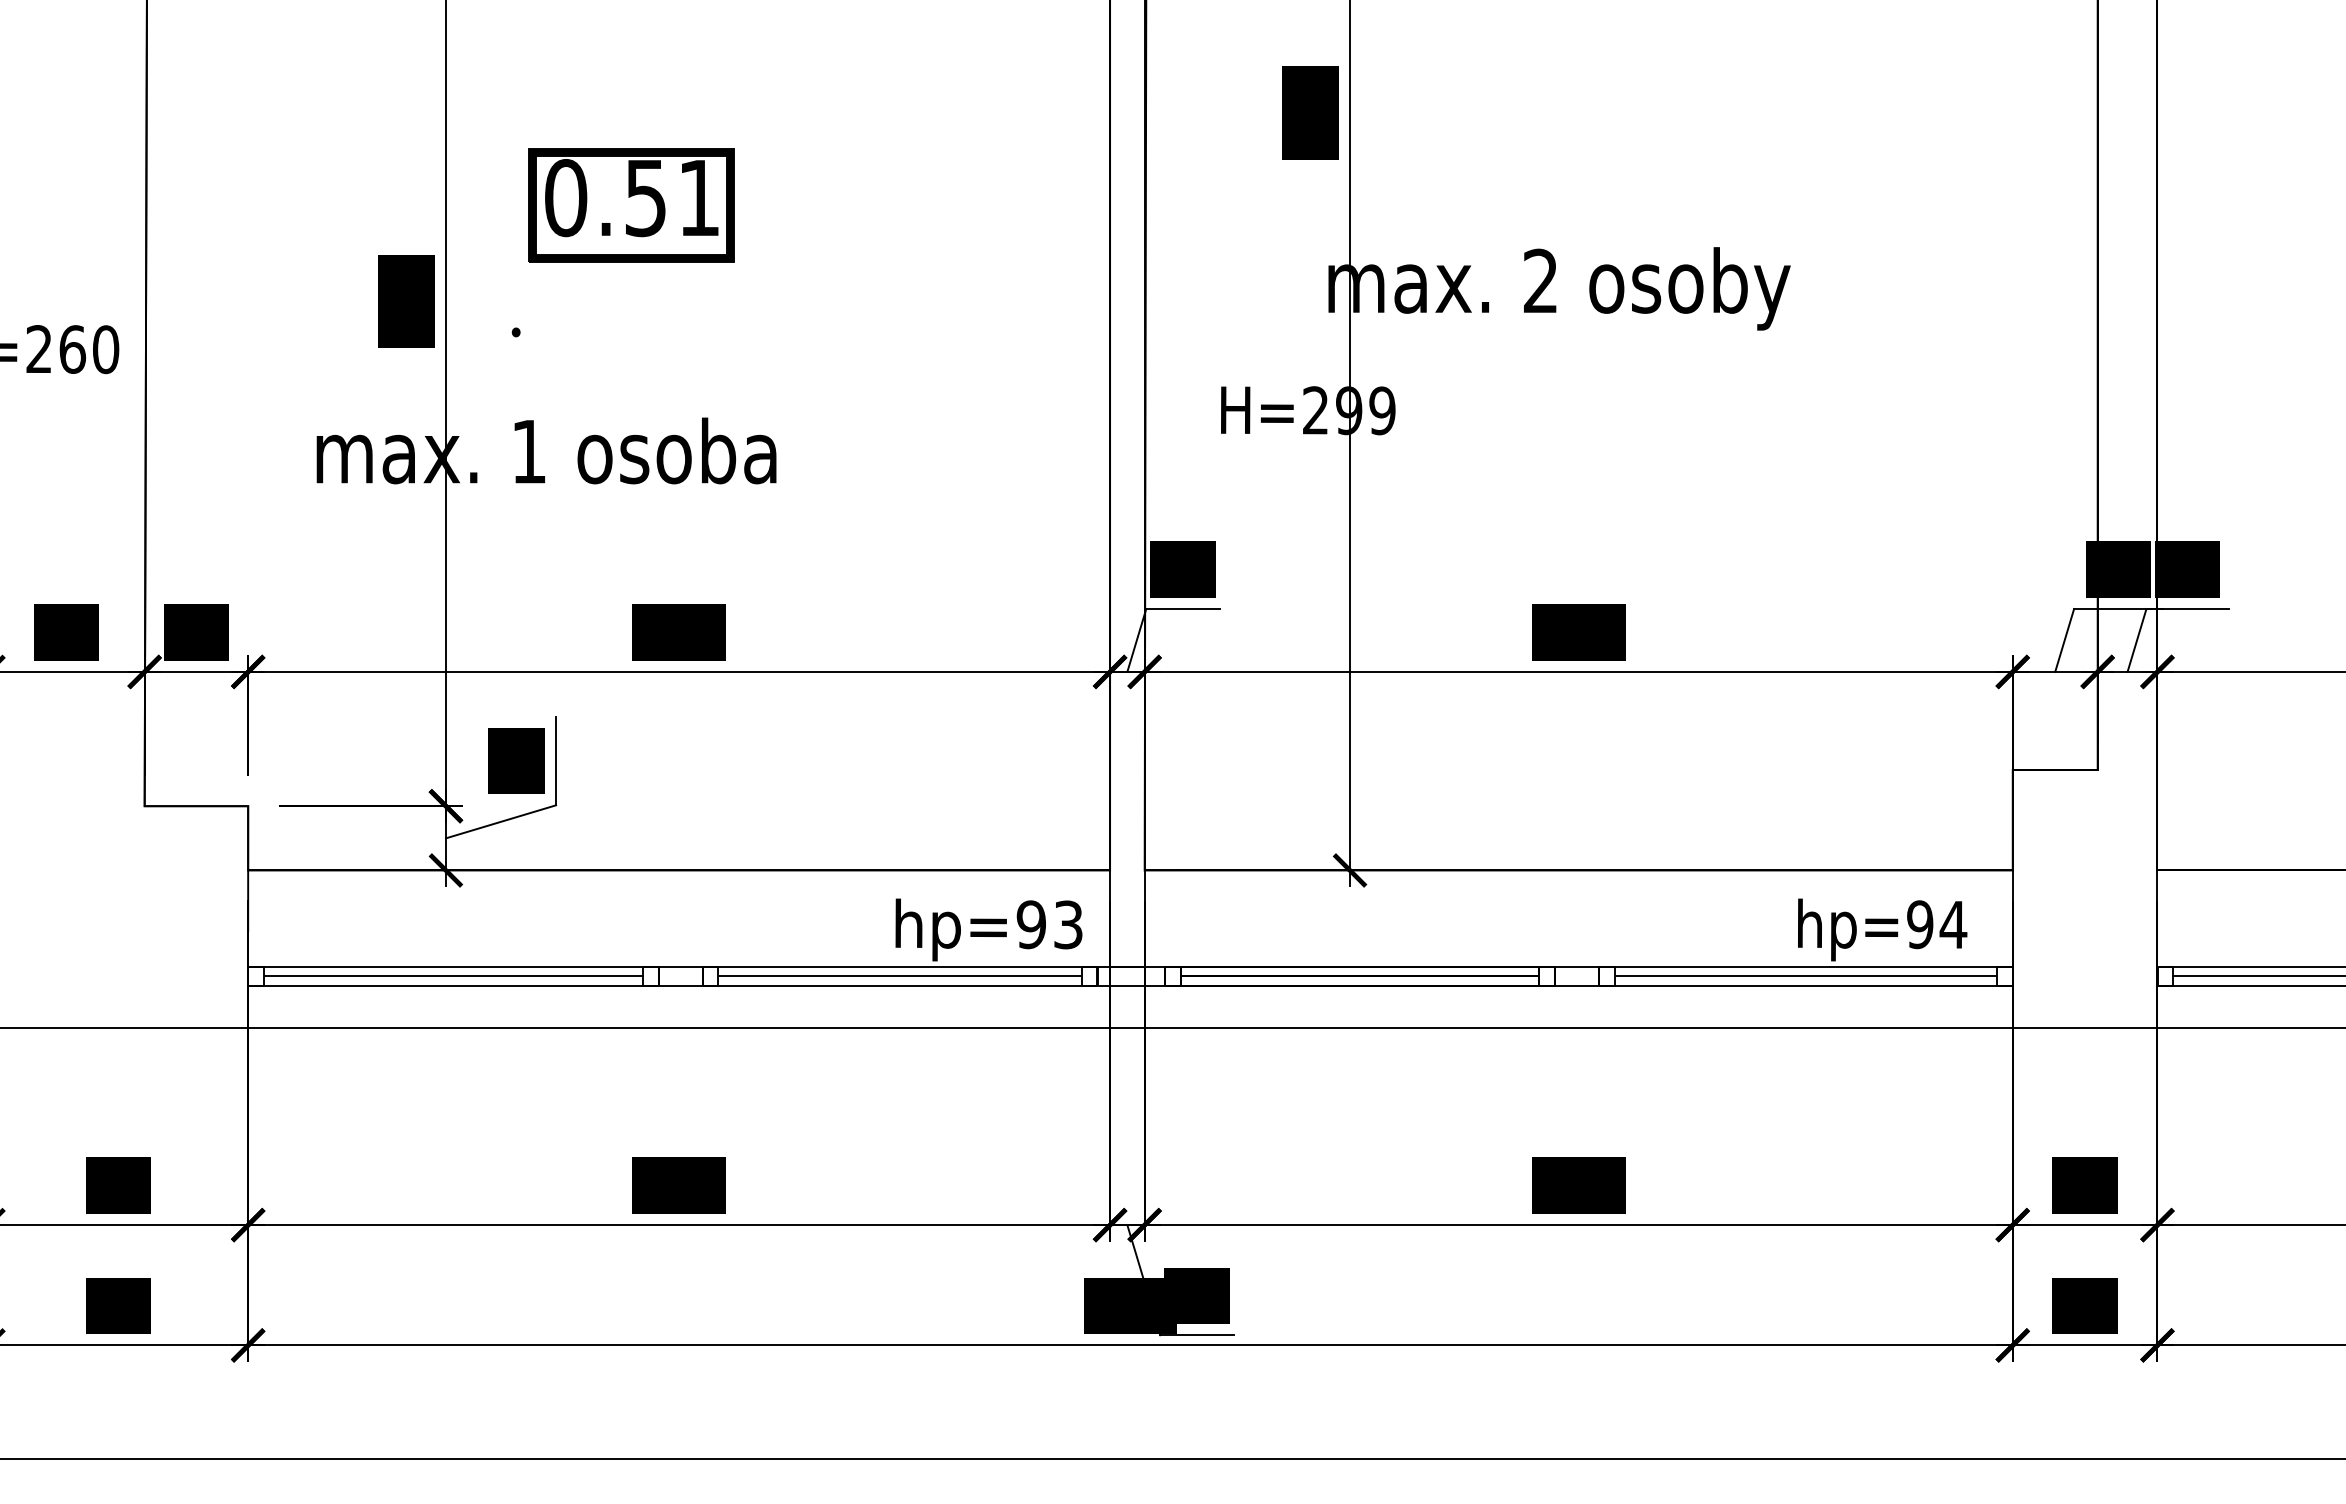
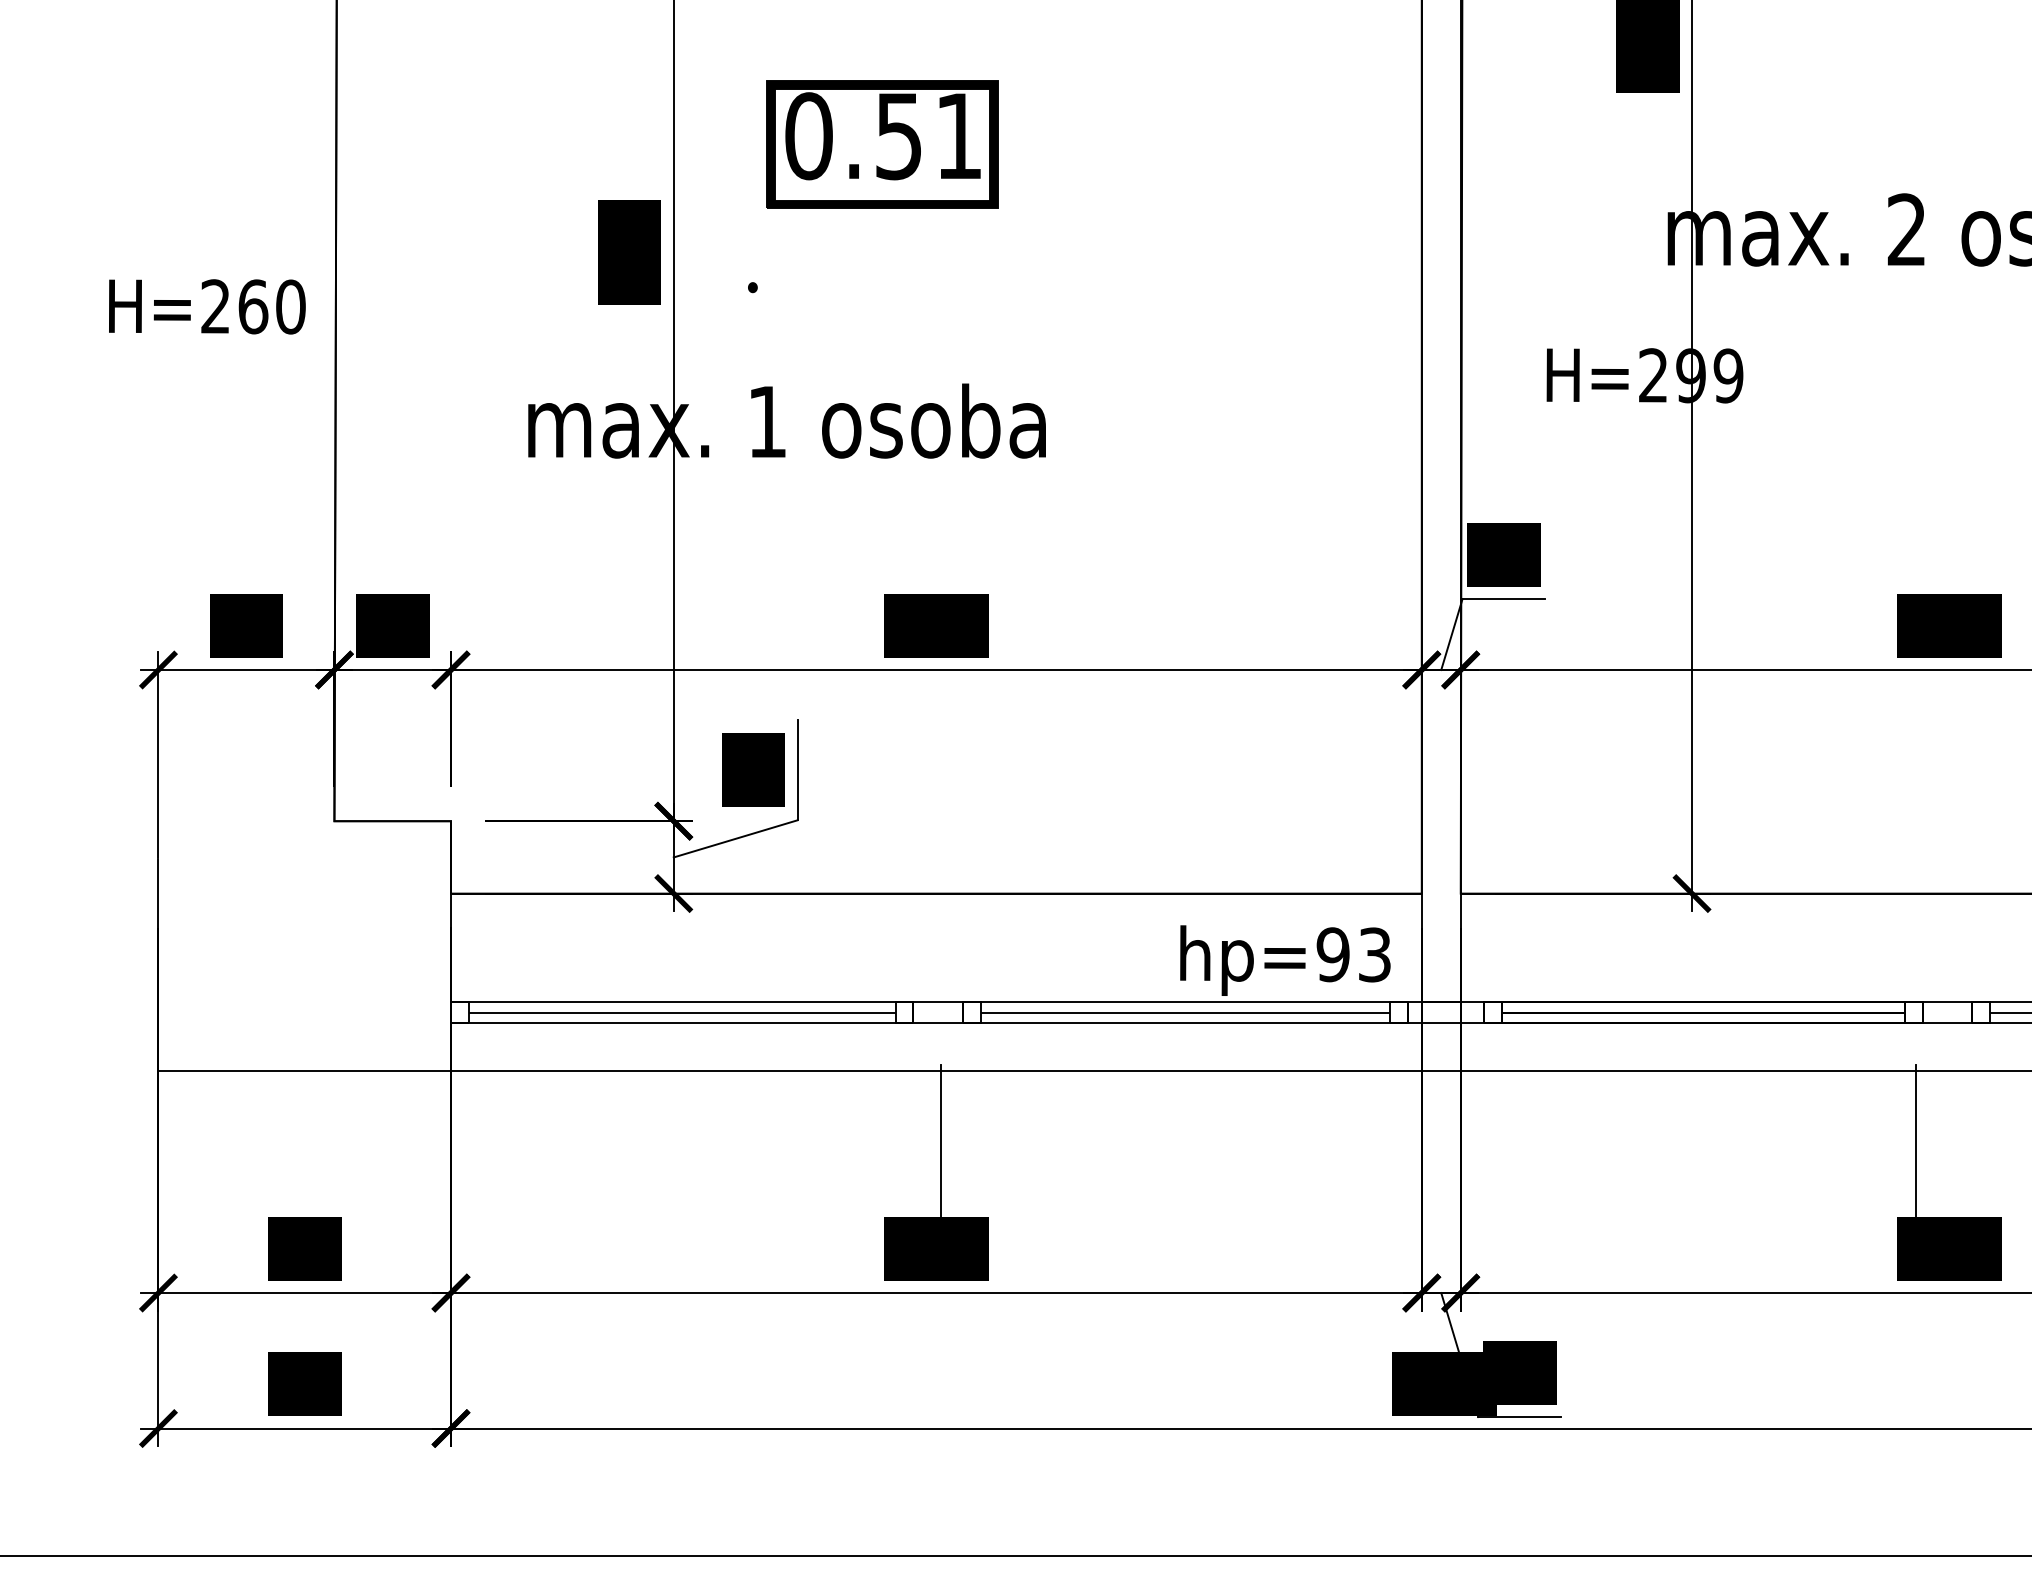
line: (683, 1098) -> (941, 1150), added
line: (1549, 1098) -> (1916, 1150), added

